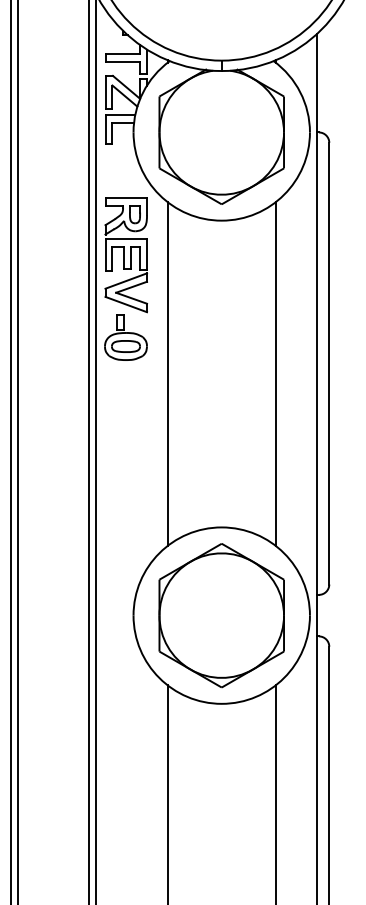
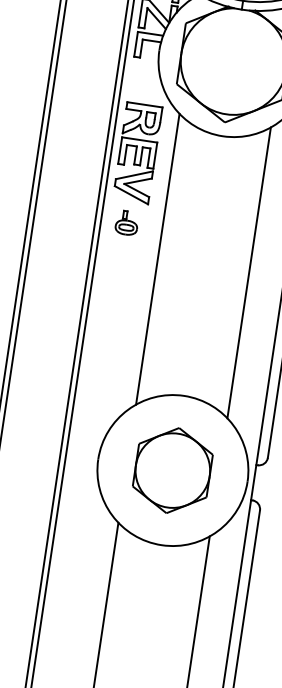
part: (125, 337) -> (126, 222), size x0.6
part: (221, 615) -> (172, 470), size x0.7

